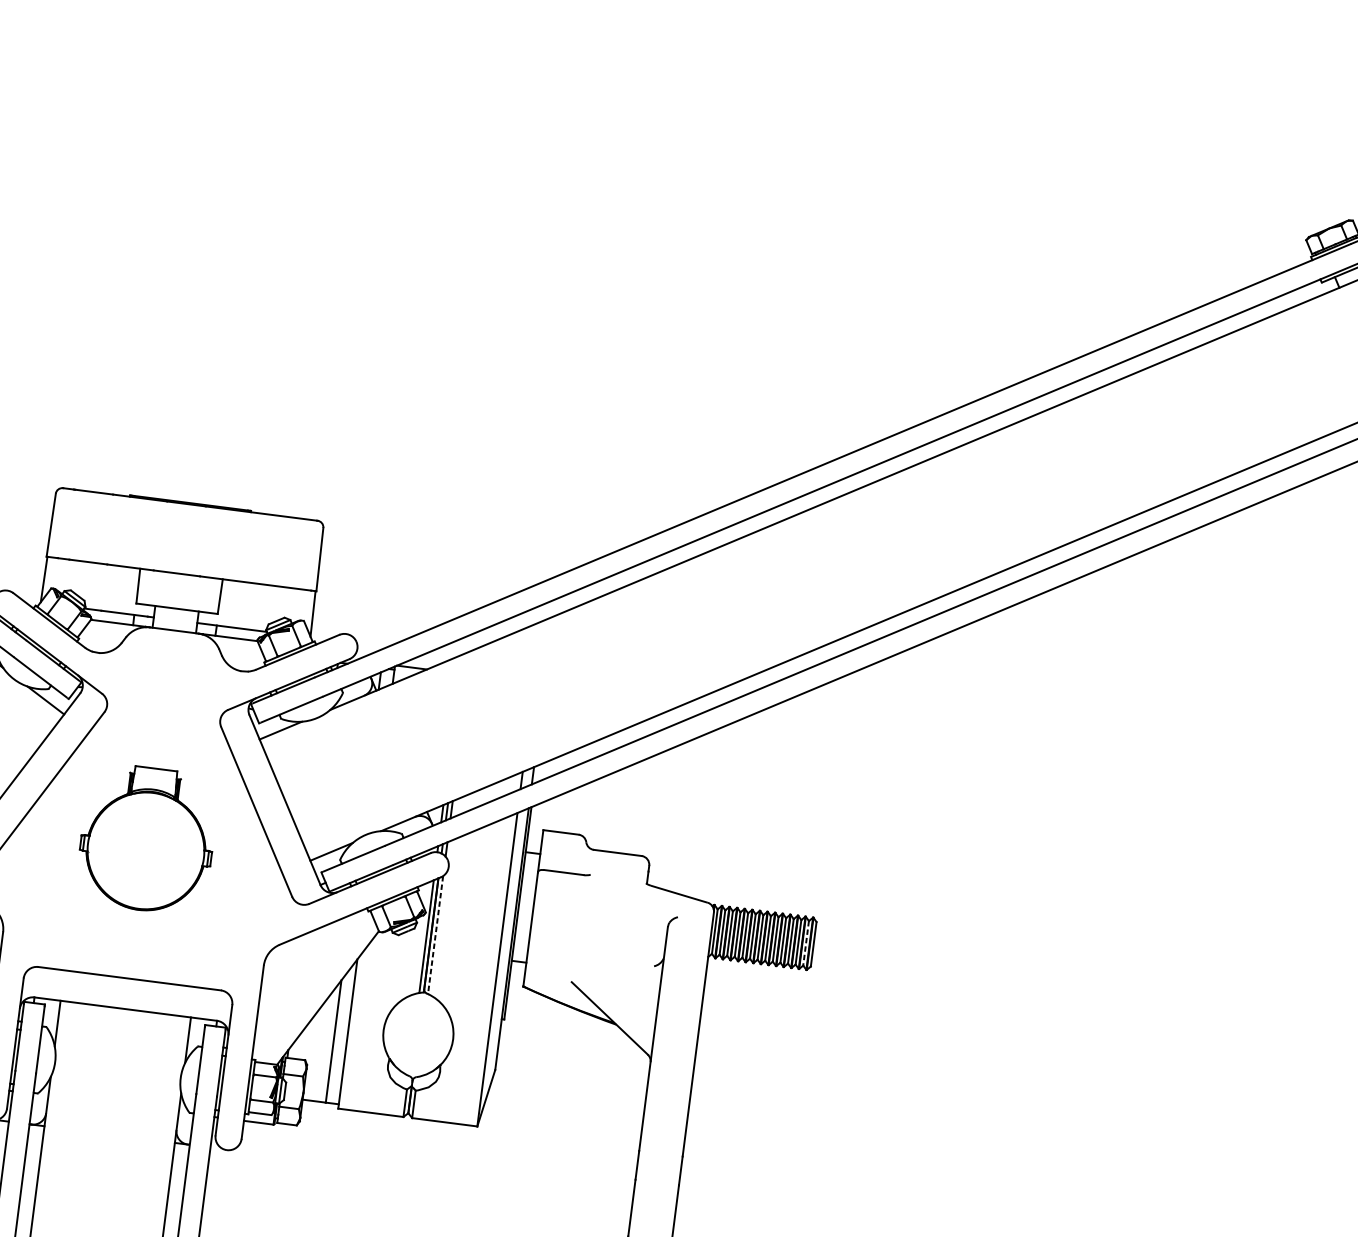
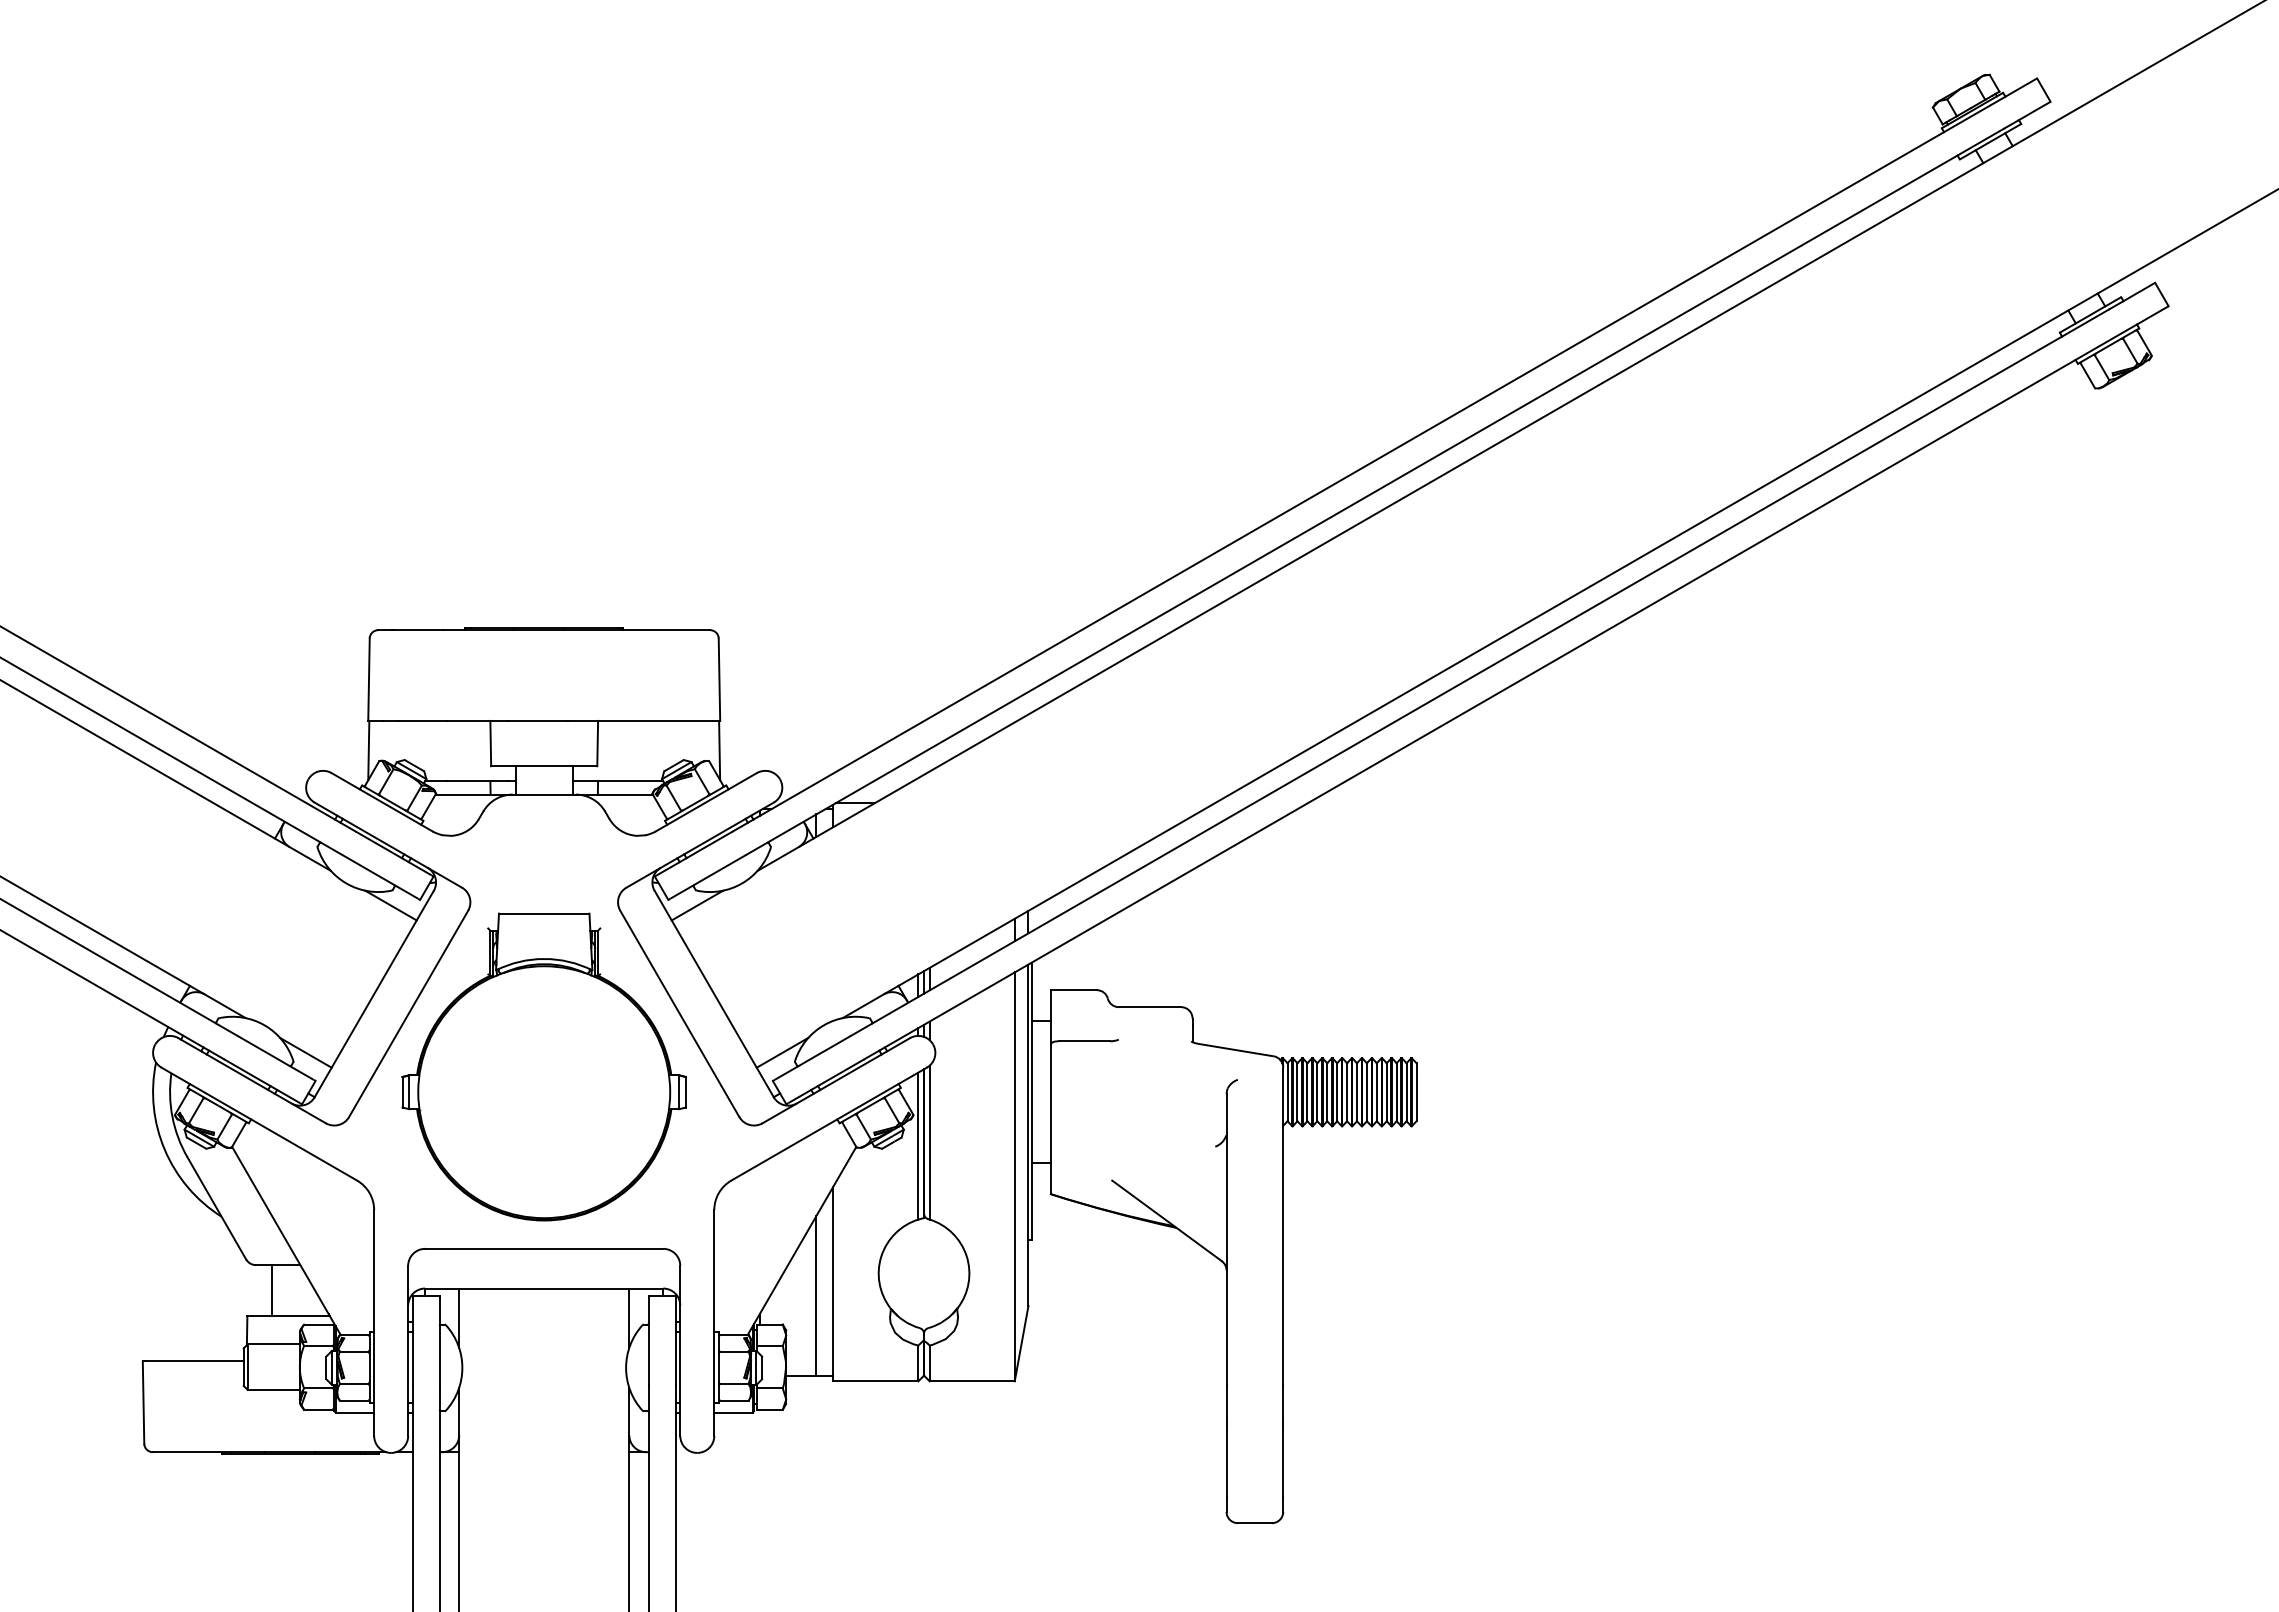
part: (147, 838) -> (543, 1066), size x1.67
line: (435, 935) -> (929, 1142), dashed -> solid
line: (805, 943) -> (1406, 1092), dashed -> solid

